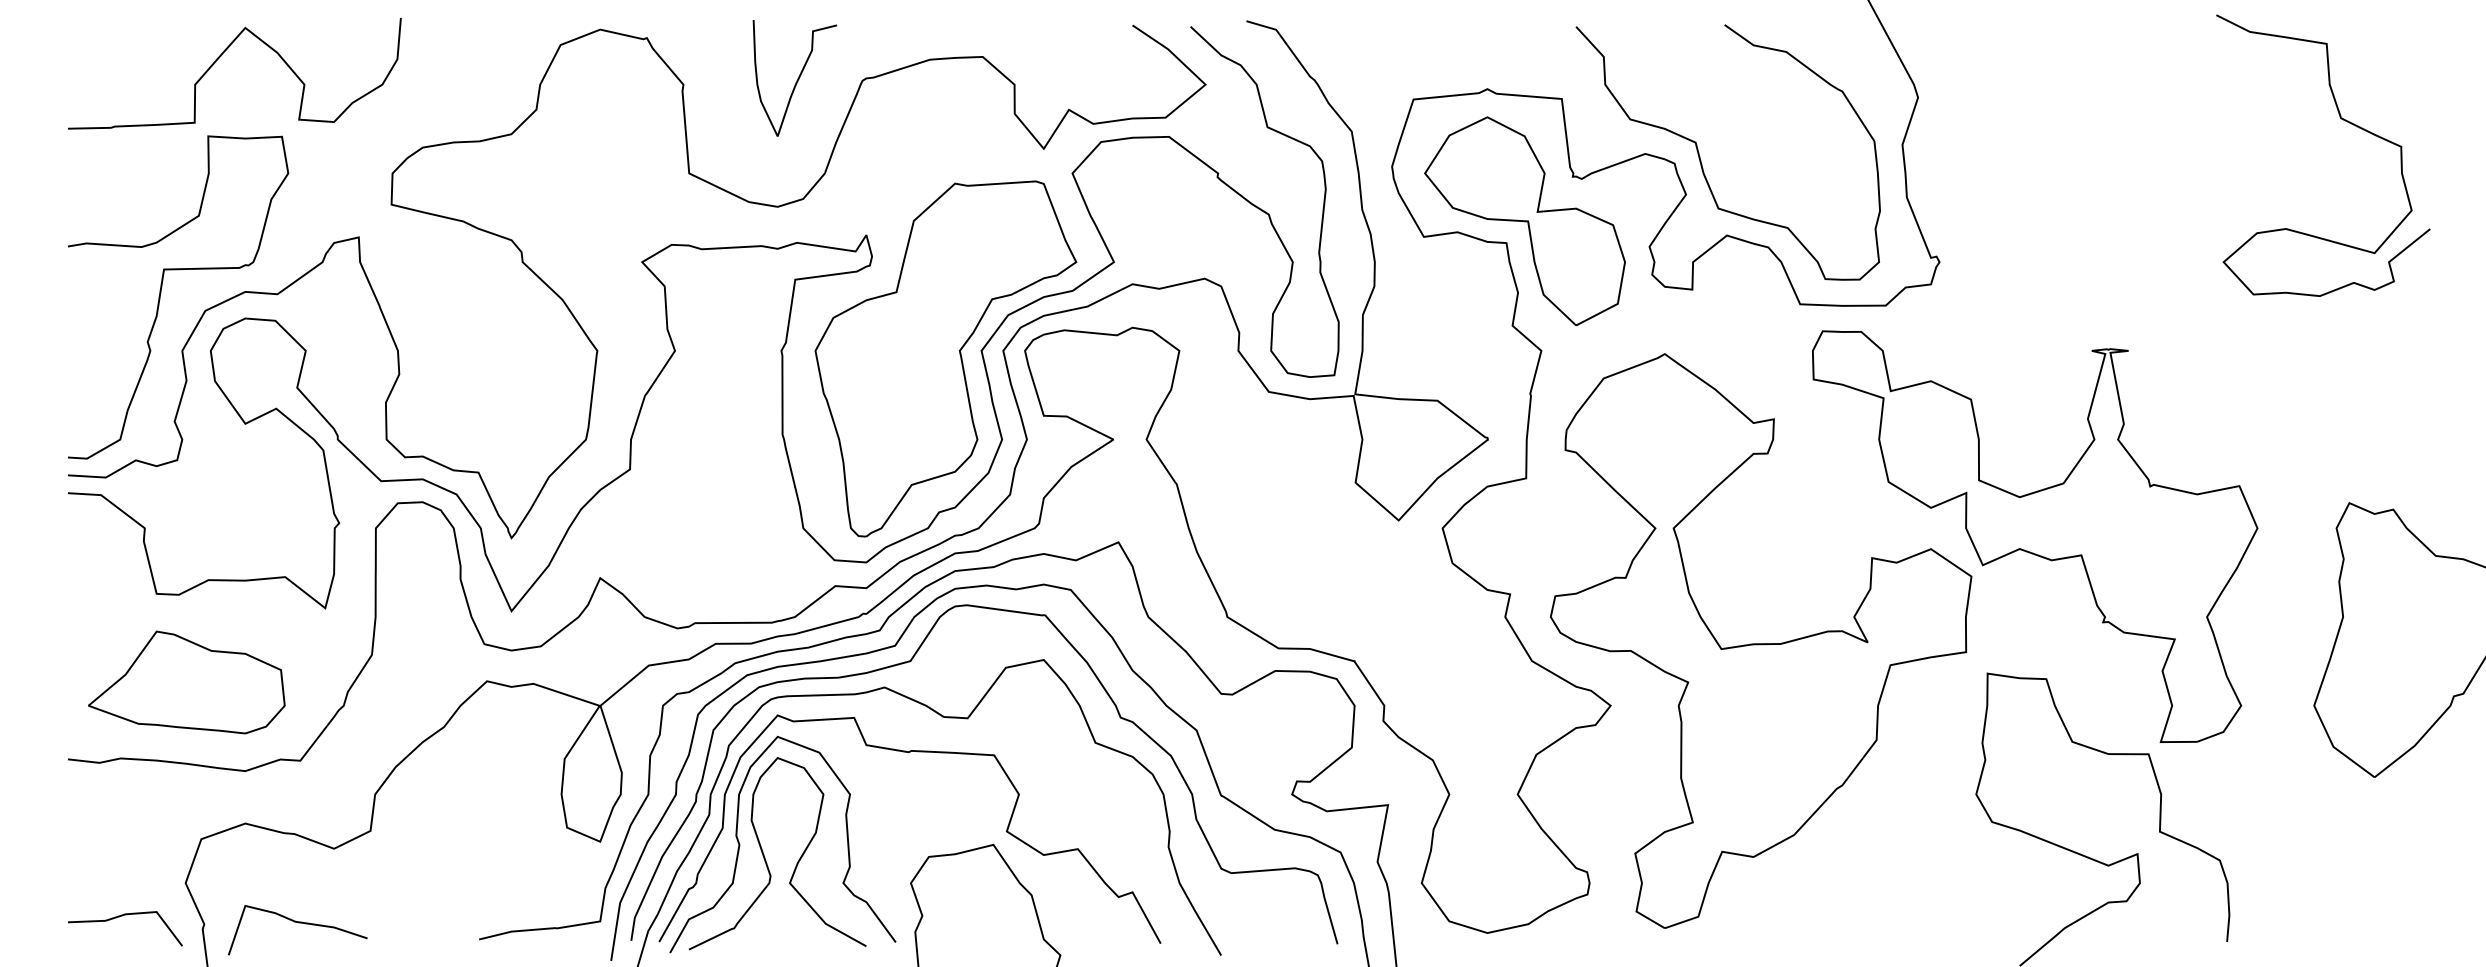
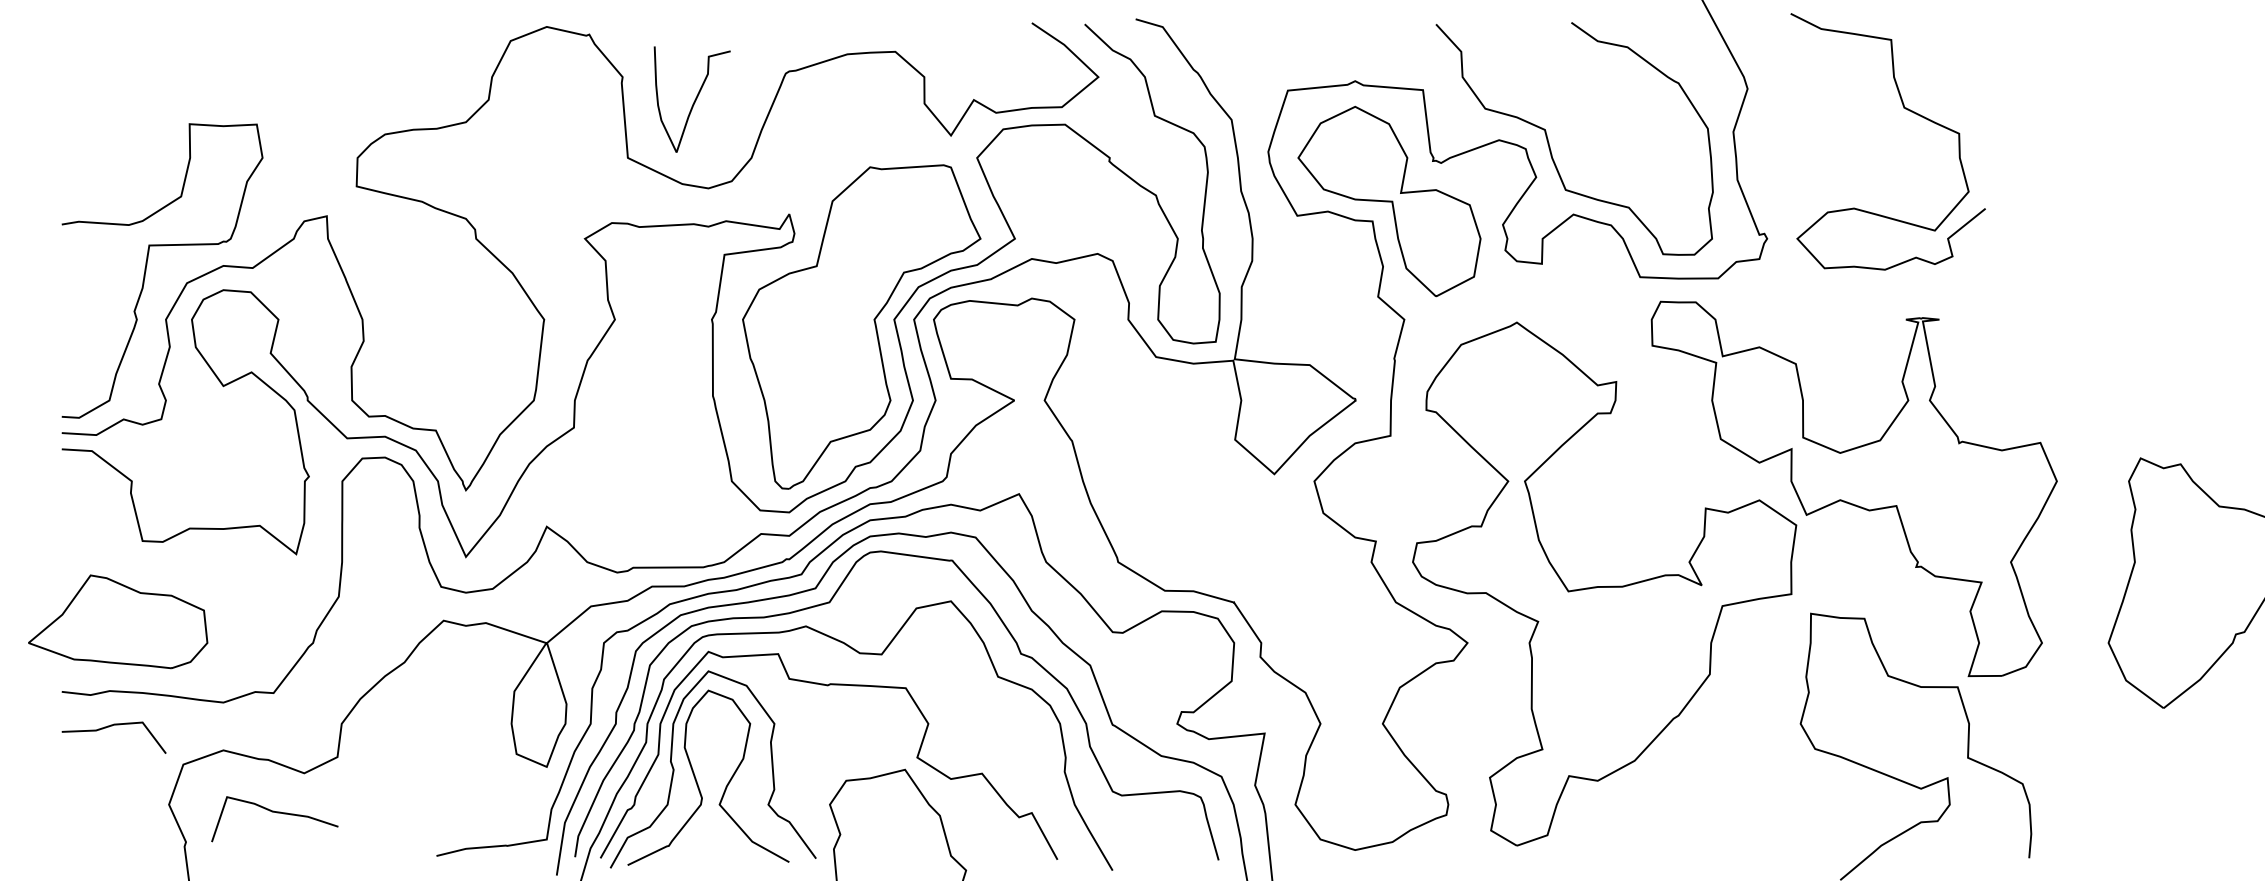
curve: (219, 58) -> (199, 53), removed
curve: (796, 80) -> (693, 101), moved
curve: (2341, 119) -> (1904, 108), moved
part: (186, 682) -> (117, 621), moved
line: (122, 916) -> (111, 726), moved
curve: (298, 923) -> (275, 813), moved

